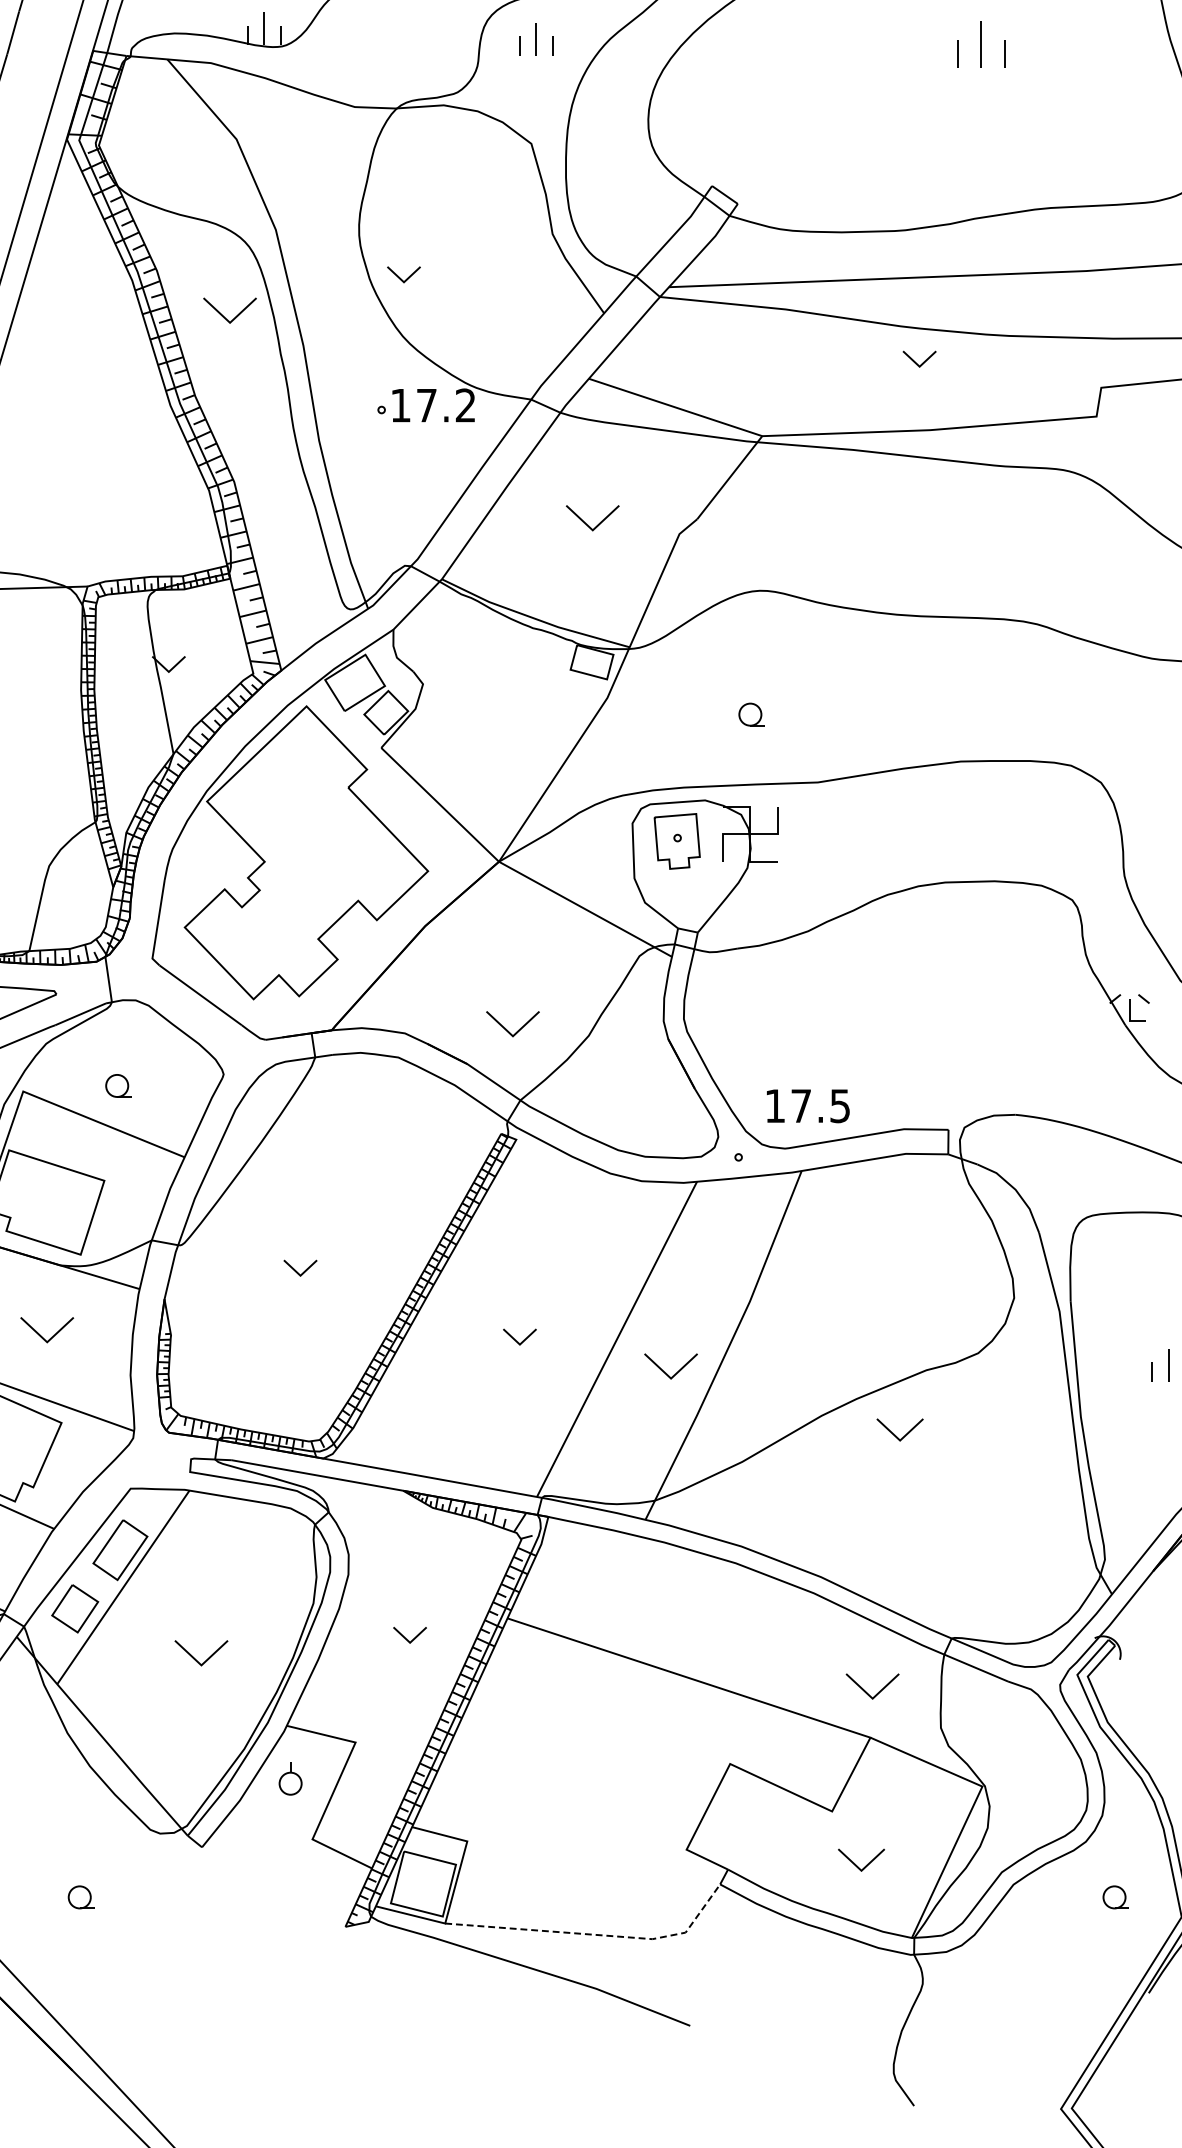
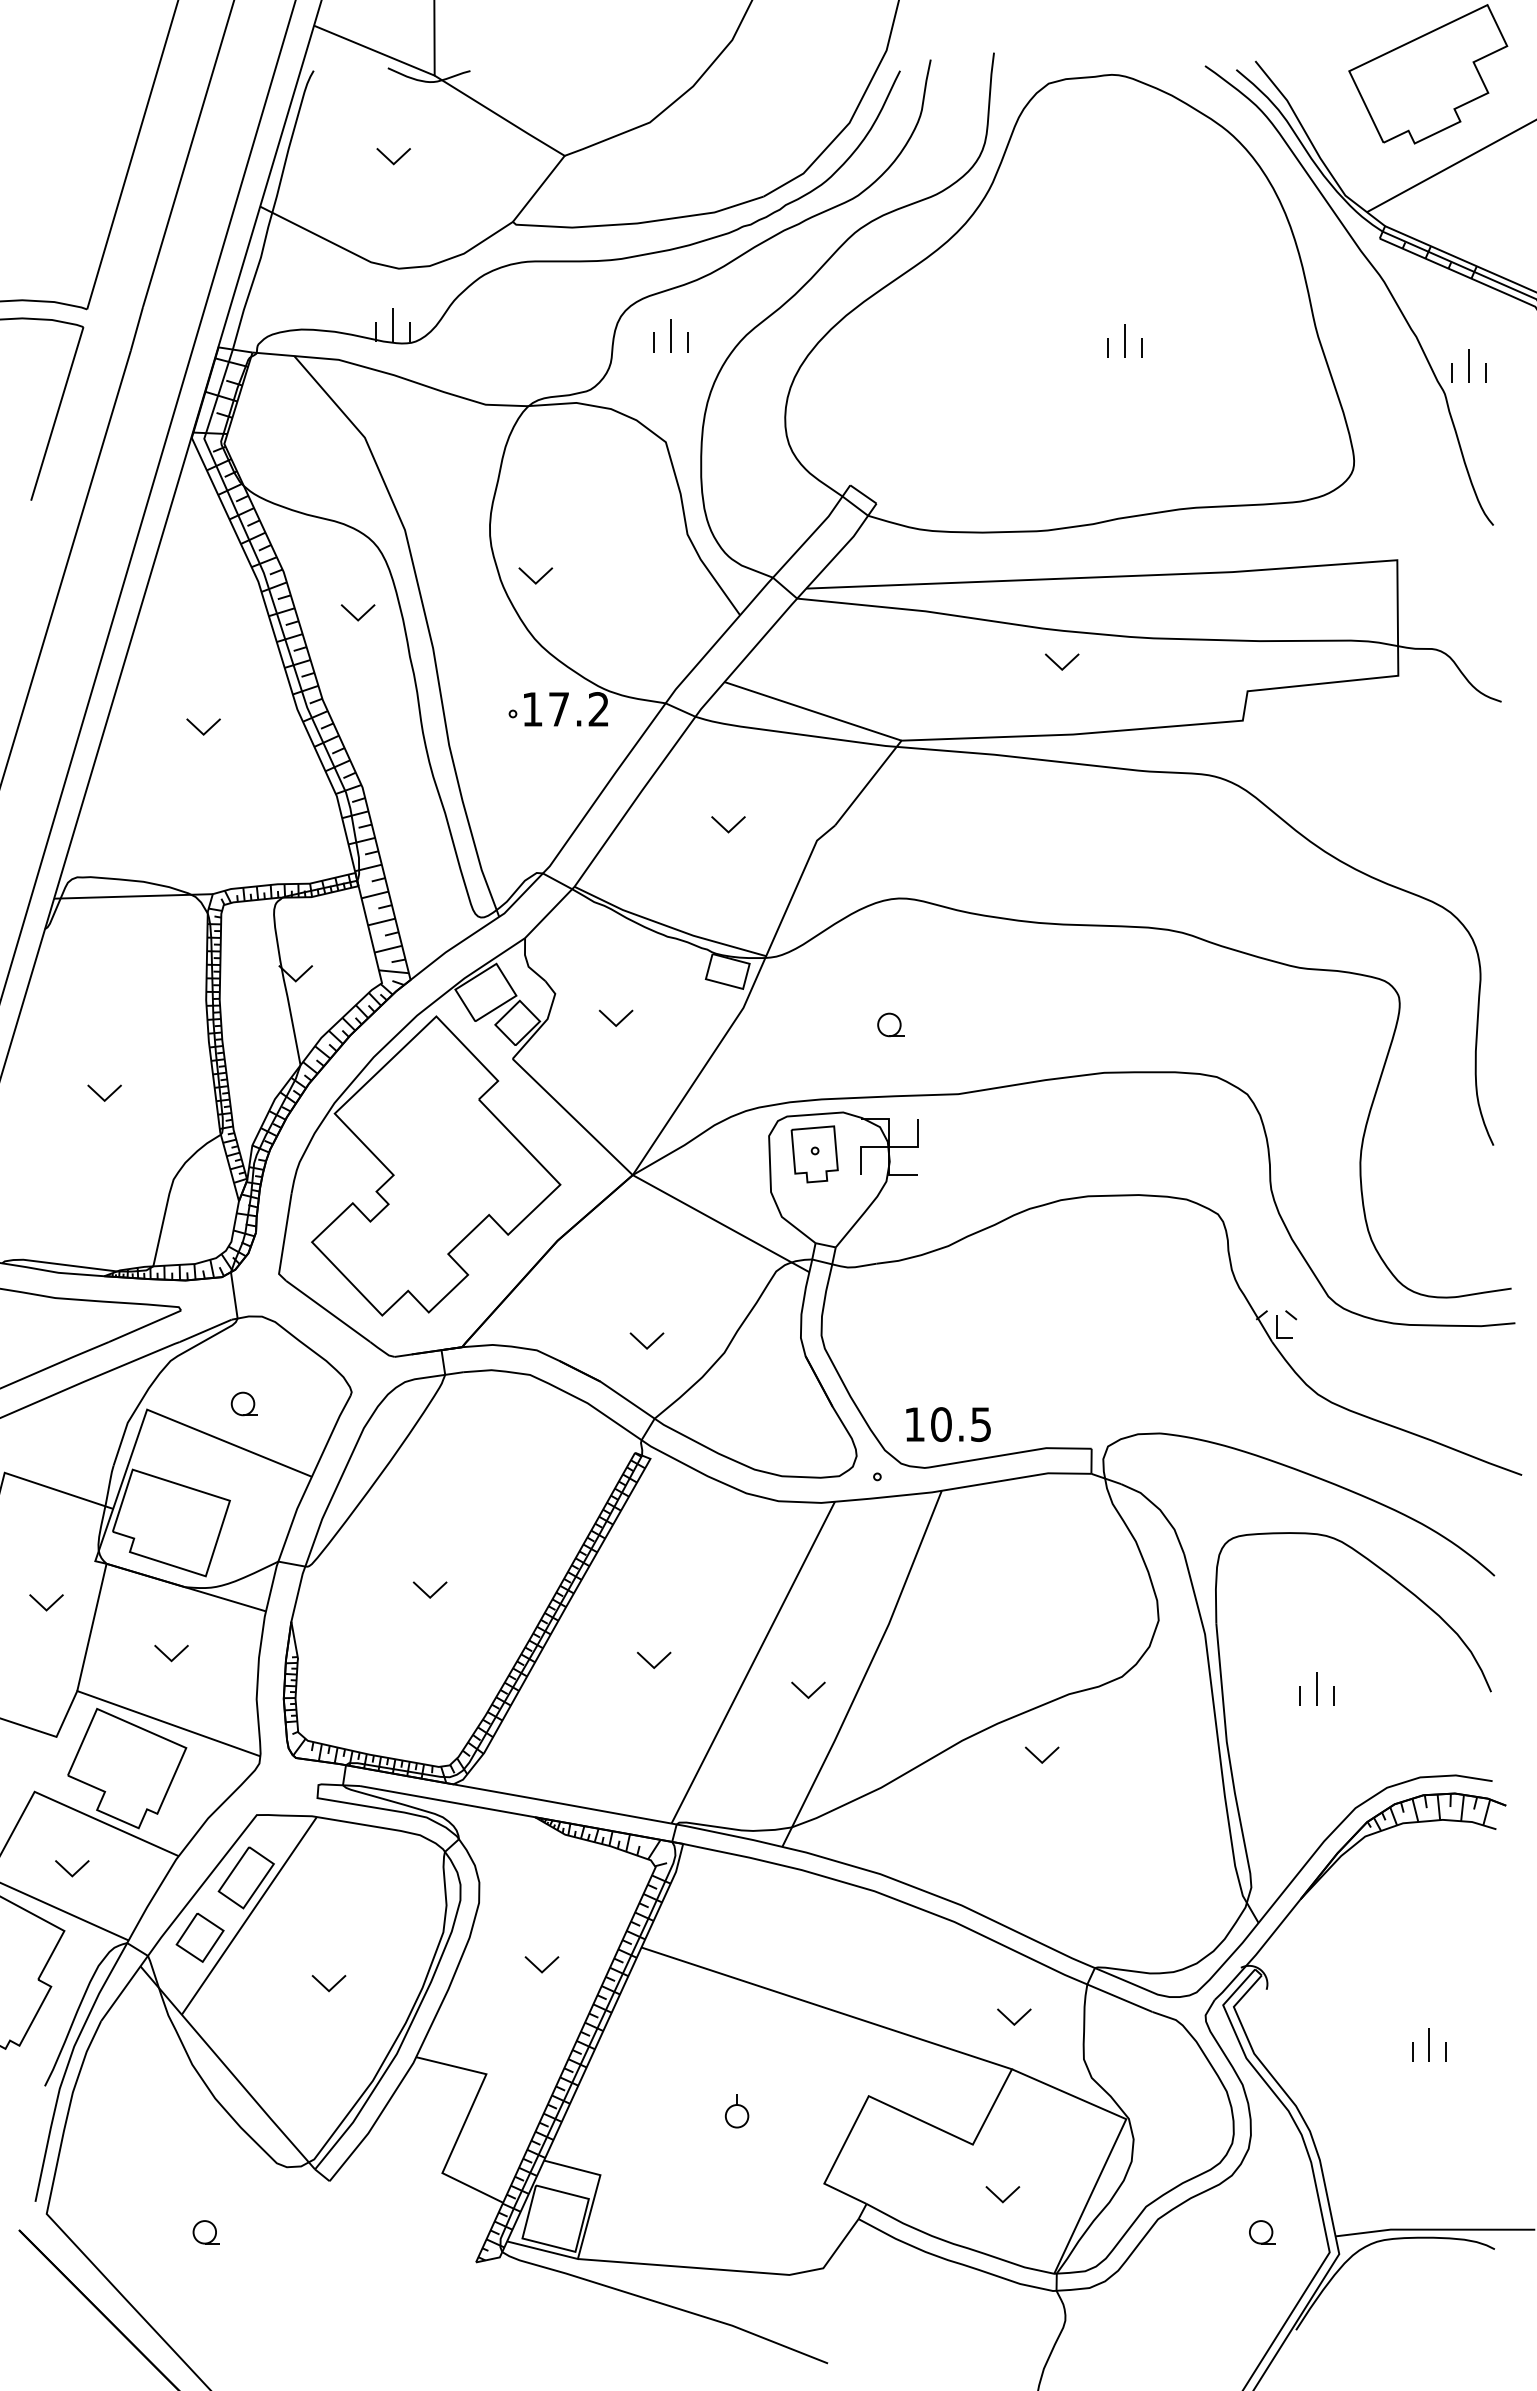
part: (980, 44) -> (1124, 340), size x0.71
part: (229, 310) -> (357, 612), size x0.62
part: (78, 422) -> (203, 726), added
part: (592, 518) -> (728, 824), size x0.62
part: (482, 707) -> (615, 1017), added
part: (512, 1023) -> (646, 1340), size x0.62
text: (801, 1106) -> (941, 1424), 17.5 -> 10.5
part: (47, 1330) -> (171, 1653), size x0.62
part: (671, 1365) -> (808, 1689), size x0.62
part: (899, 1429) -> (1041, 1754), size x0.71
part: (200, 1653) -> (328, 1983), size x0.62
part: (872, 1685) -> (1014, 2016), size x0.62
part: (290, 1779) -> (736, 2111), moved
part: (861, 1860) -> (1002, 2194), size x0.71
line: (596, 1934) -> (732, 2270), dashed -> solid

